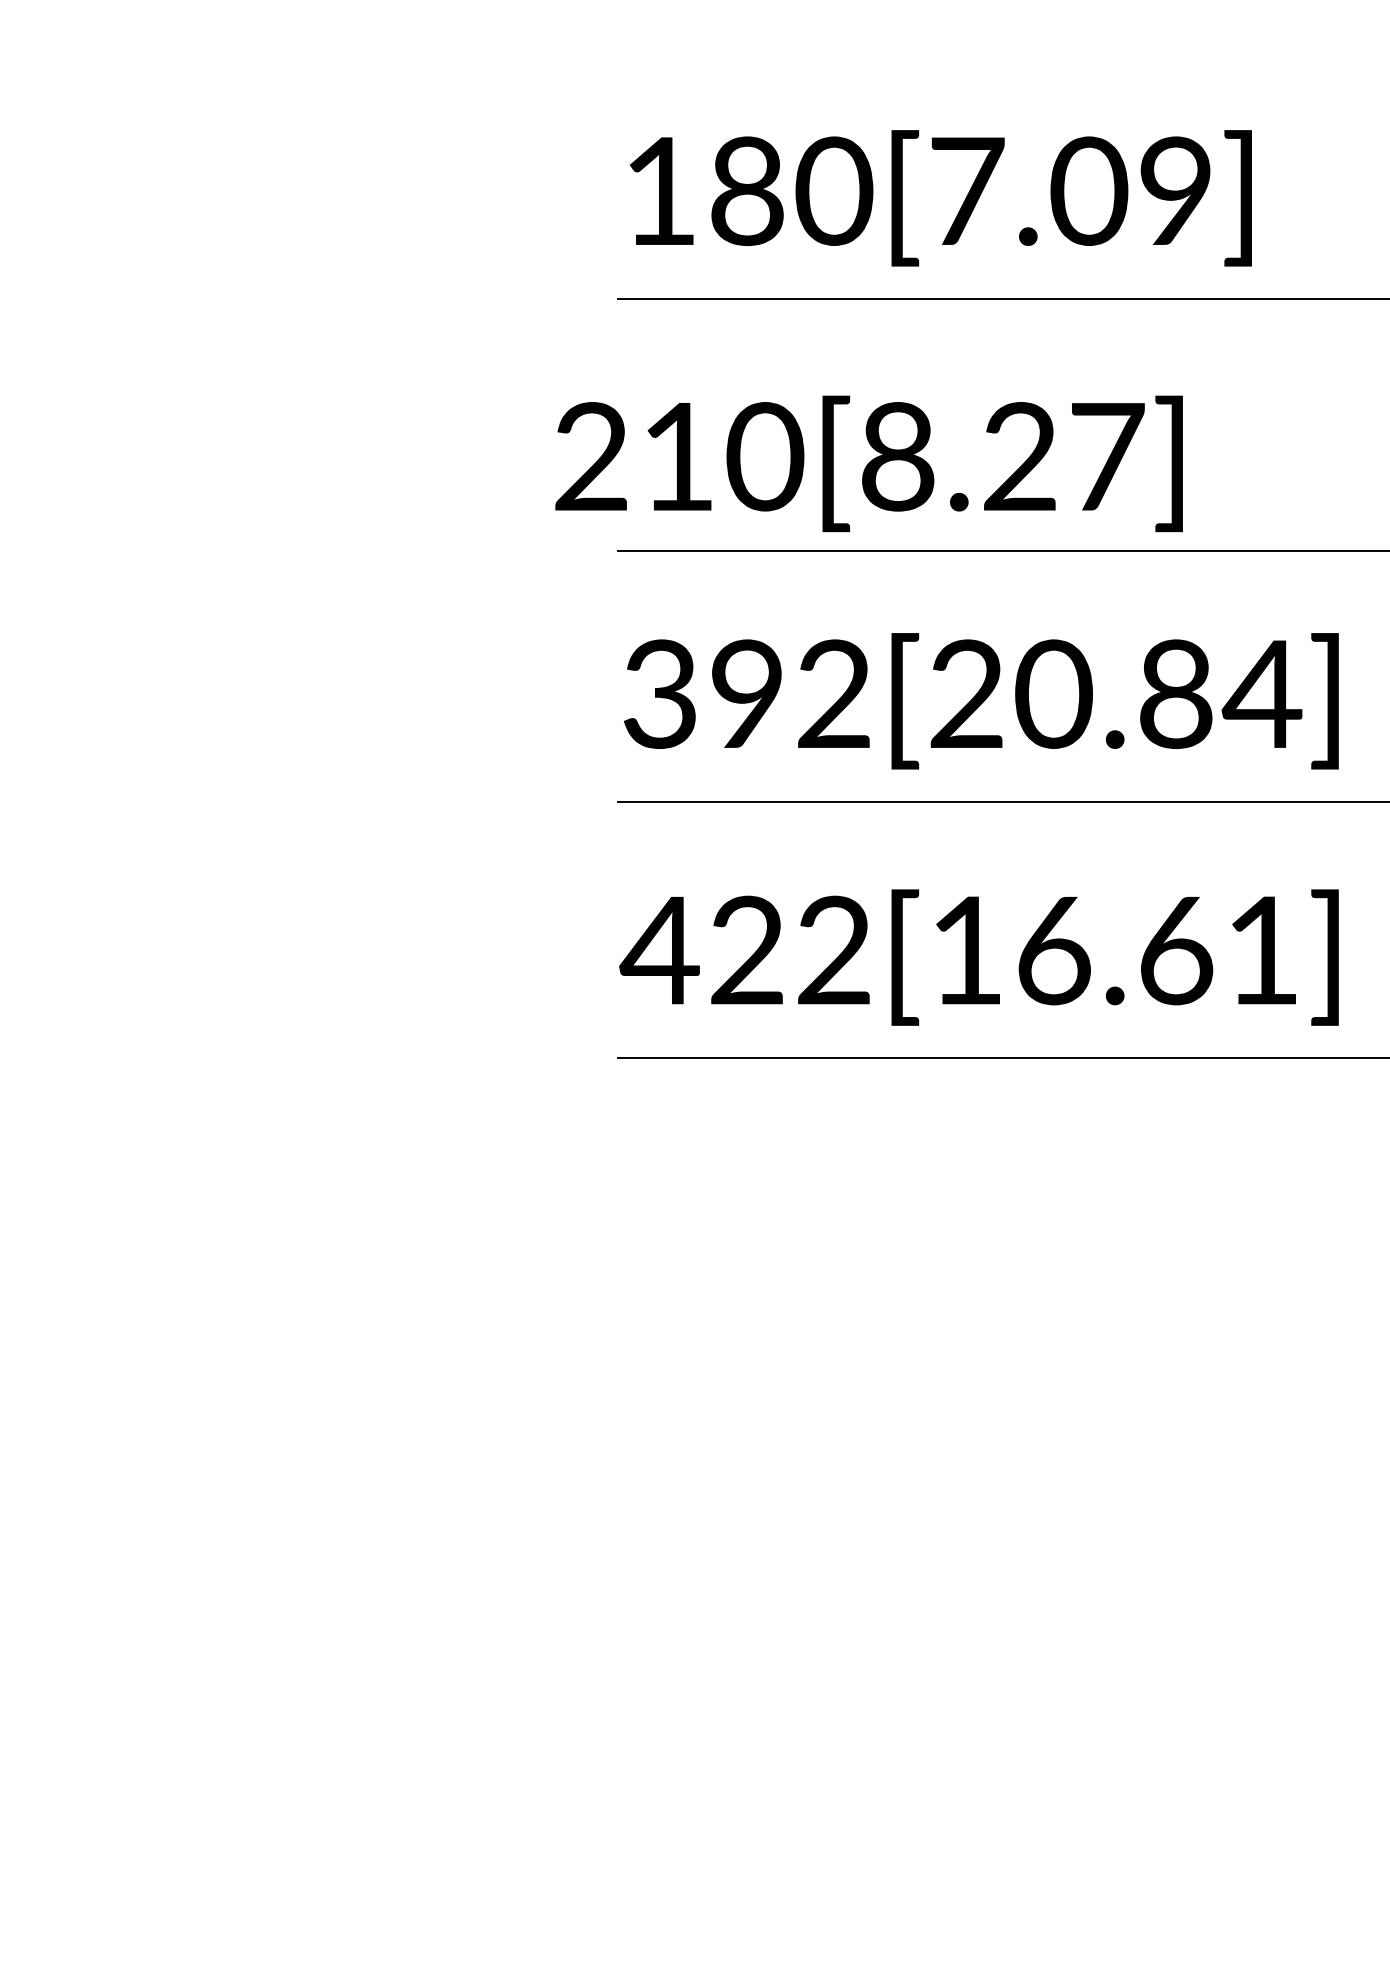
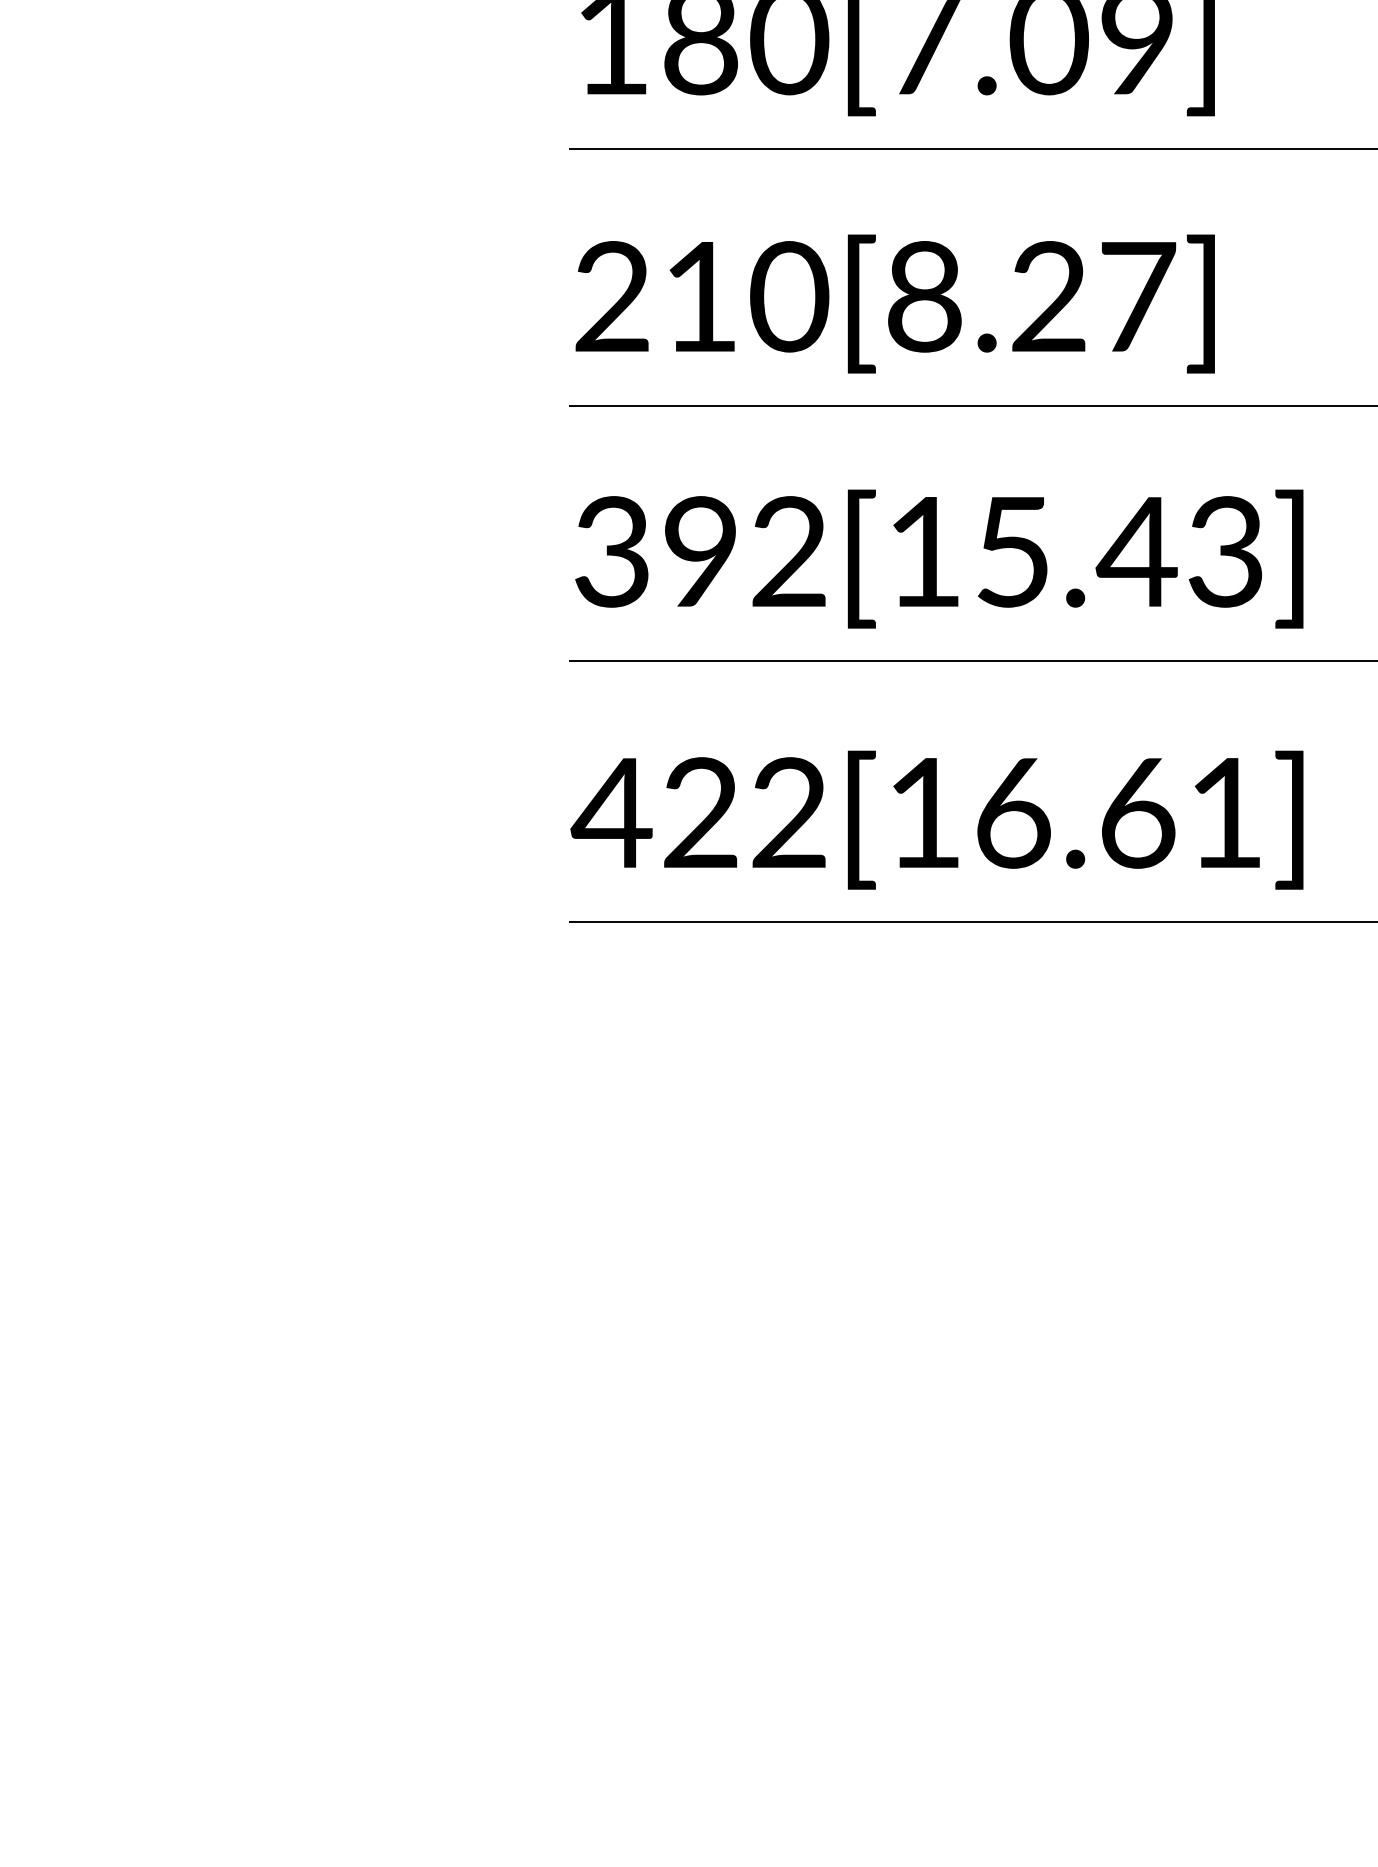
text: (868, 463) -> (894, 303), moved
text: (1116, 693) -> (1076, 551), 392[20.84] -> 392[15.43]

